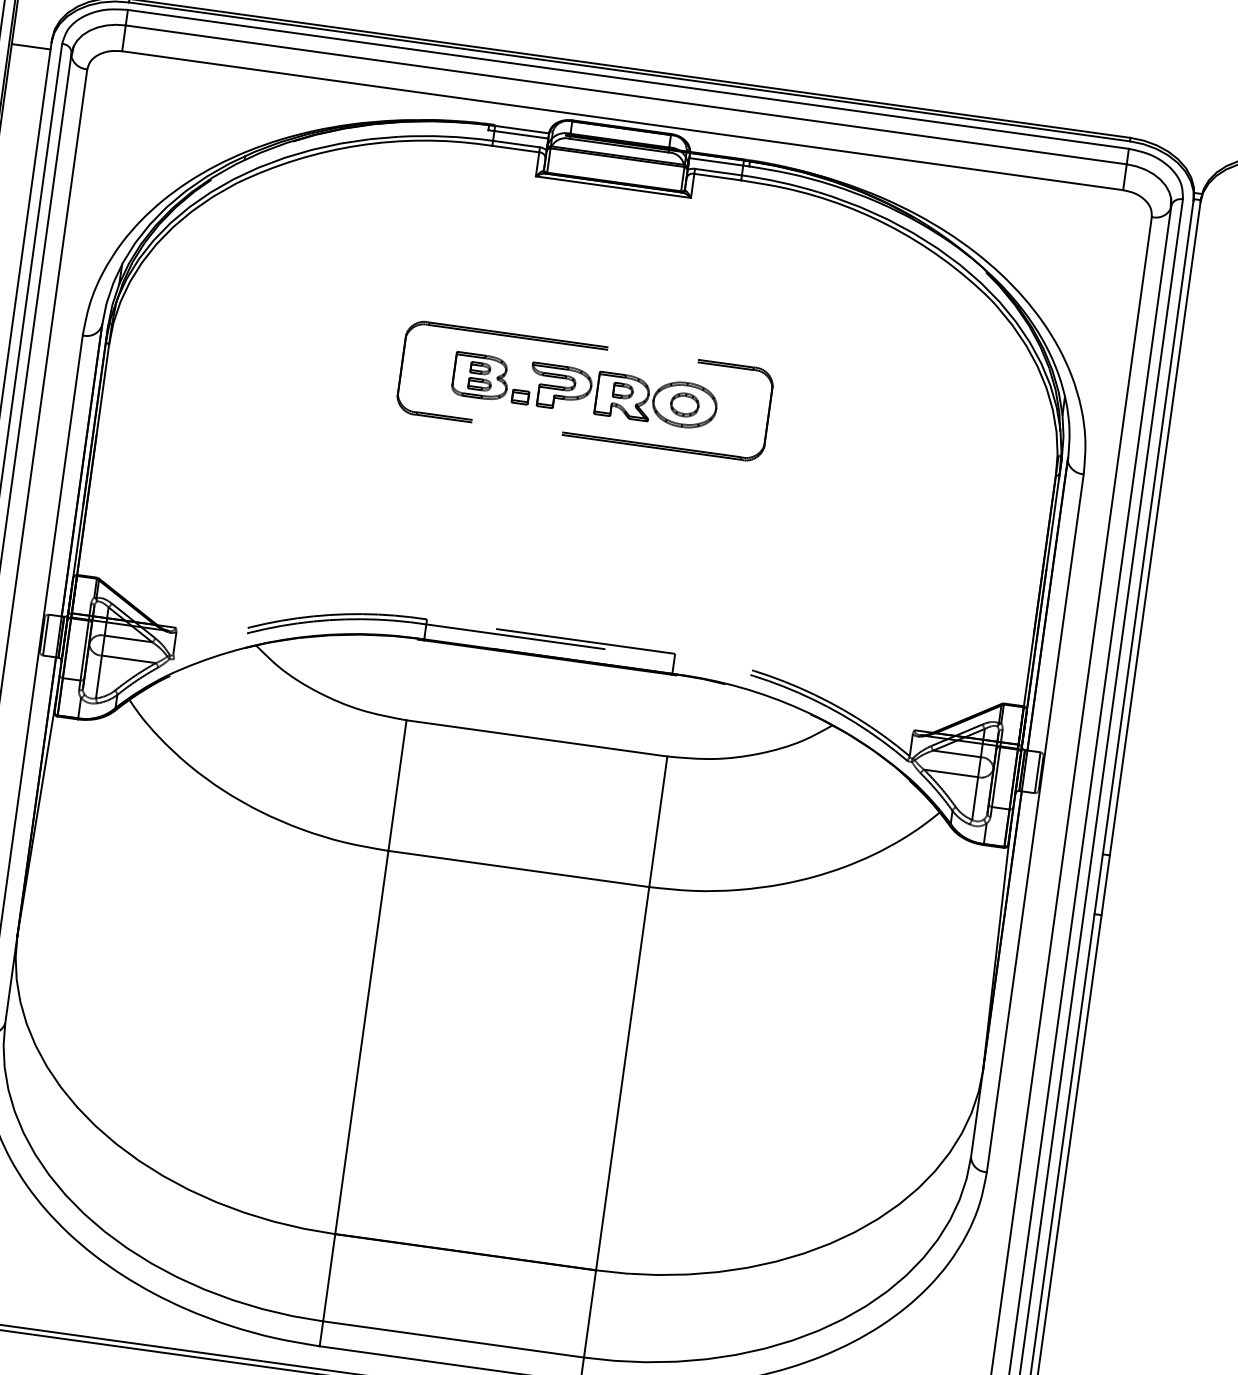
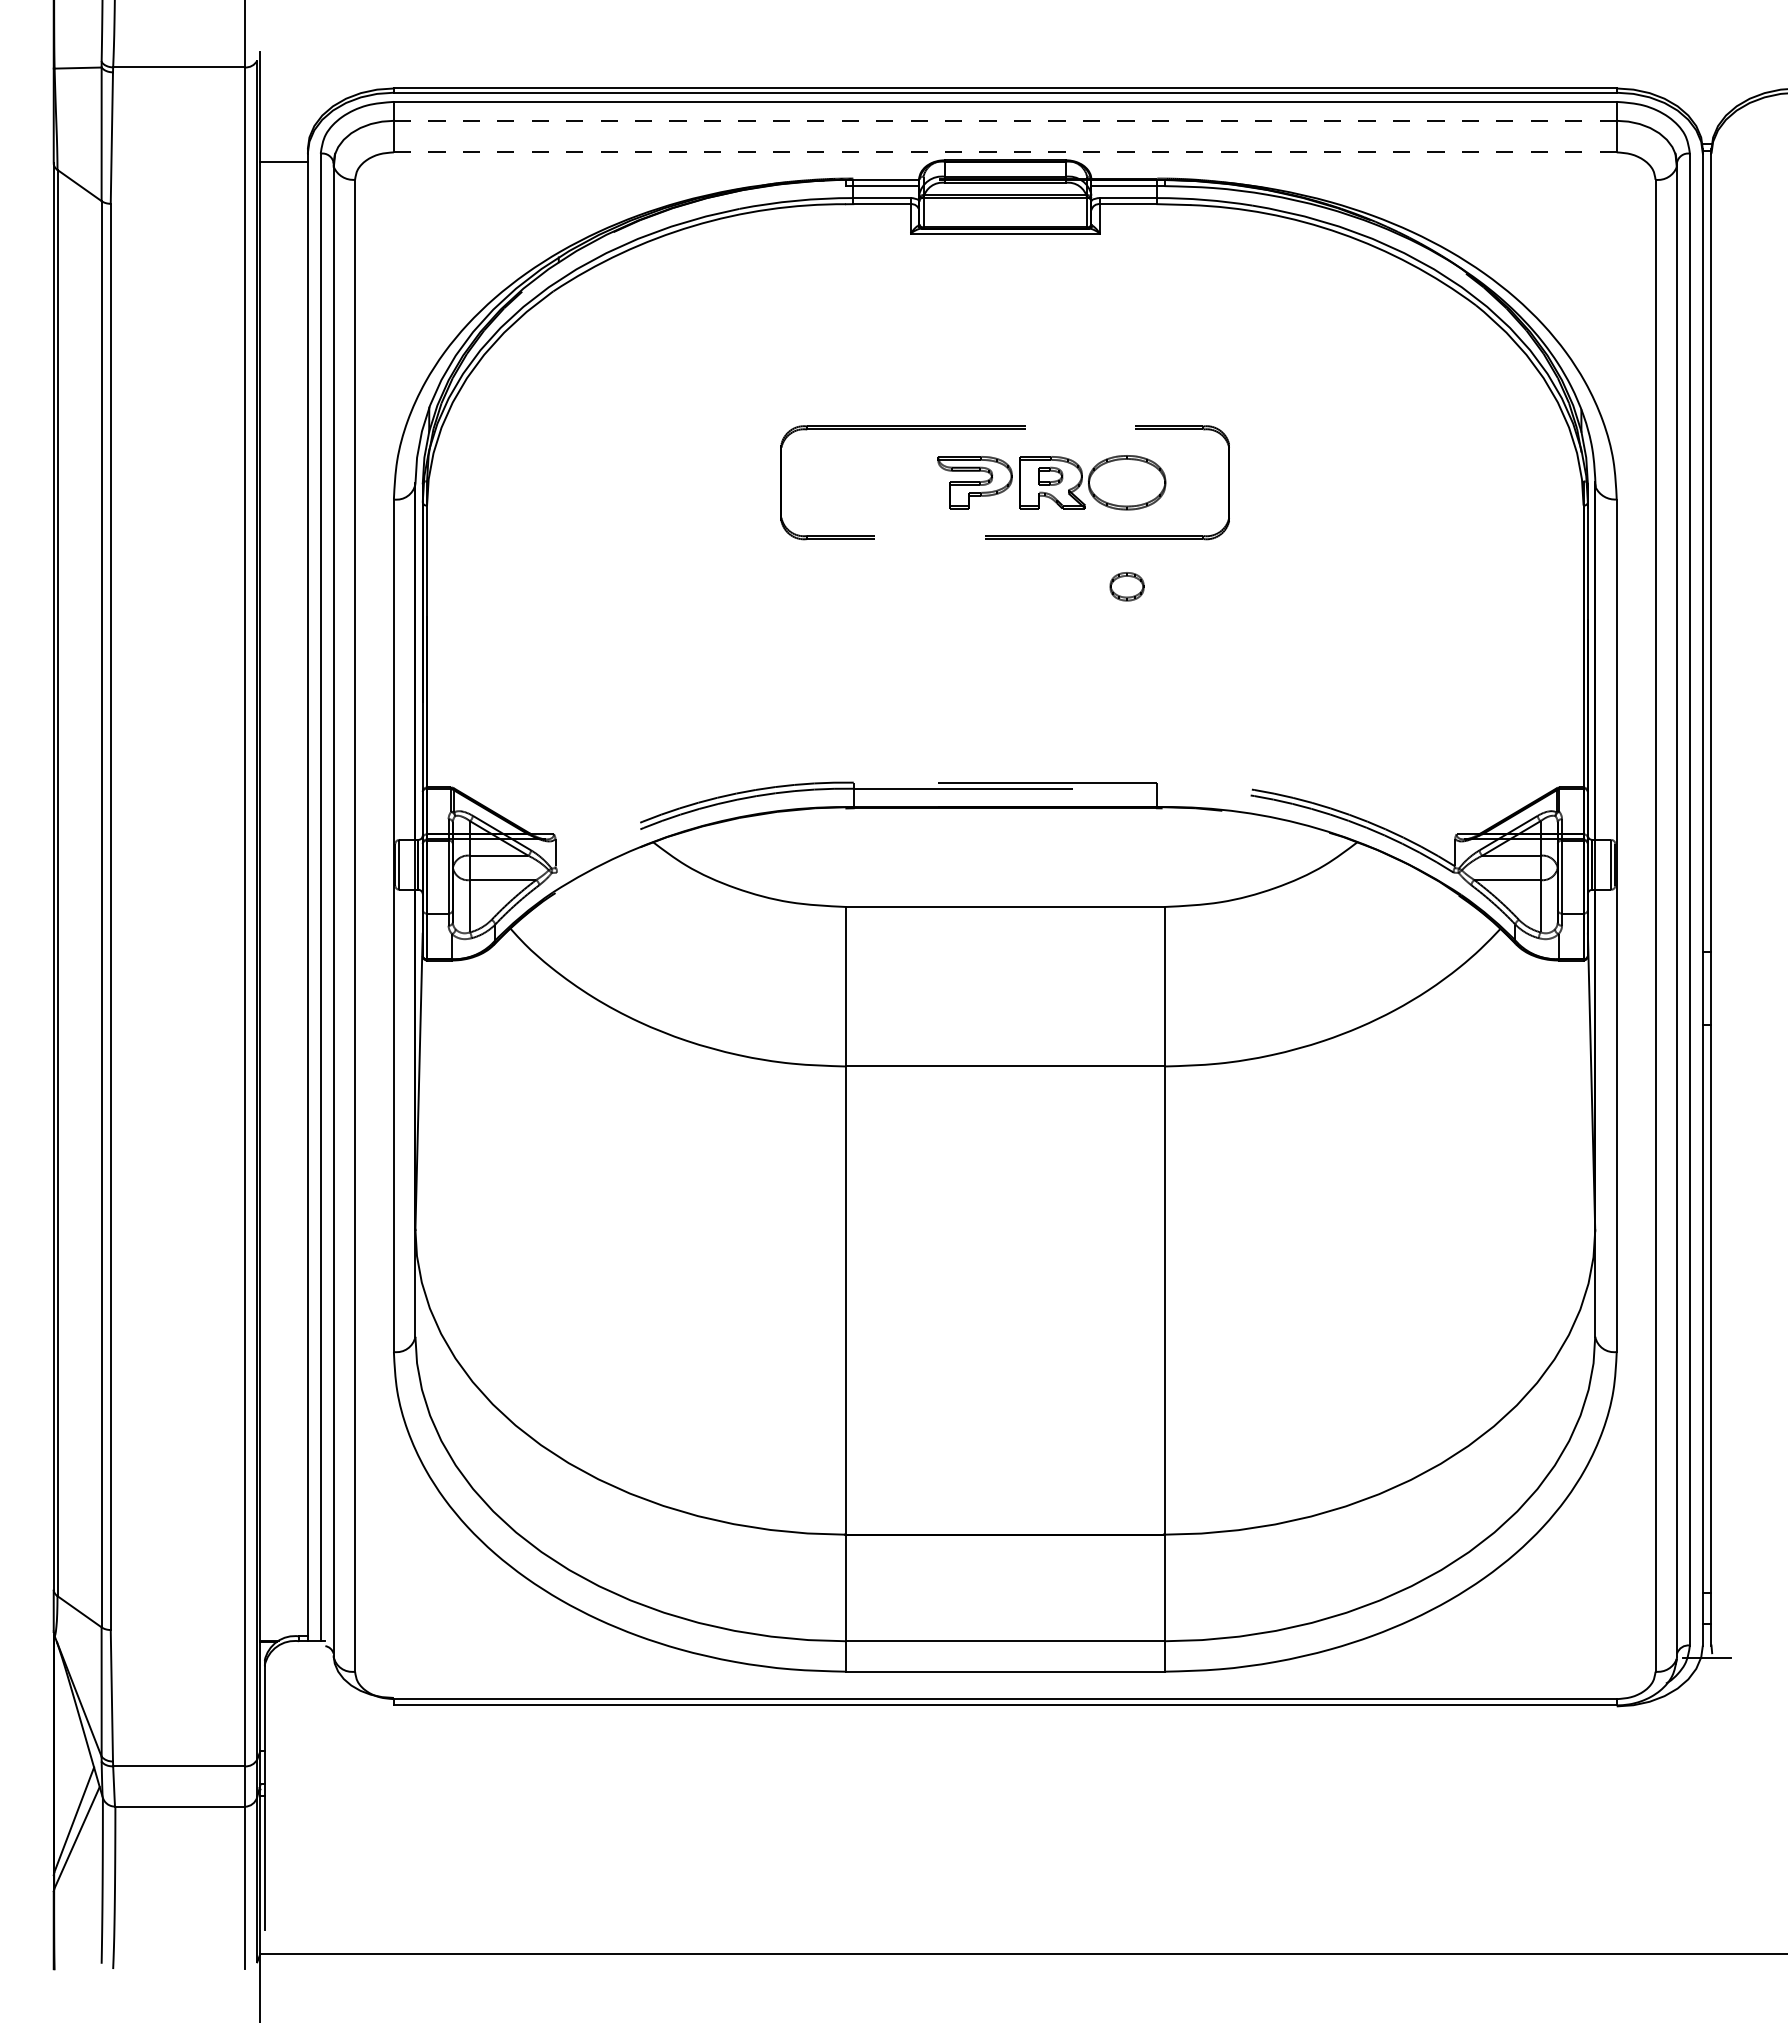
line: (625, 94) -> (1004, 120), solid -> dashed
line: (621, 120) -> (1004, 152), solid -> dashed
part: (492, 378) -> (891, 482), removed
part: (684, 404) -> (1126, 586), moved

